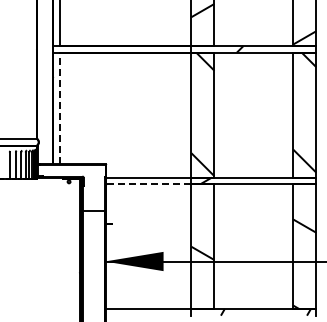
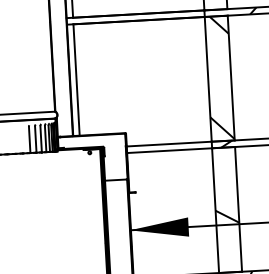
line: (59, 108) -> (76, 80), dashed -> solid
line: (148, 184) -> (169, 151), dashed -> solid

